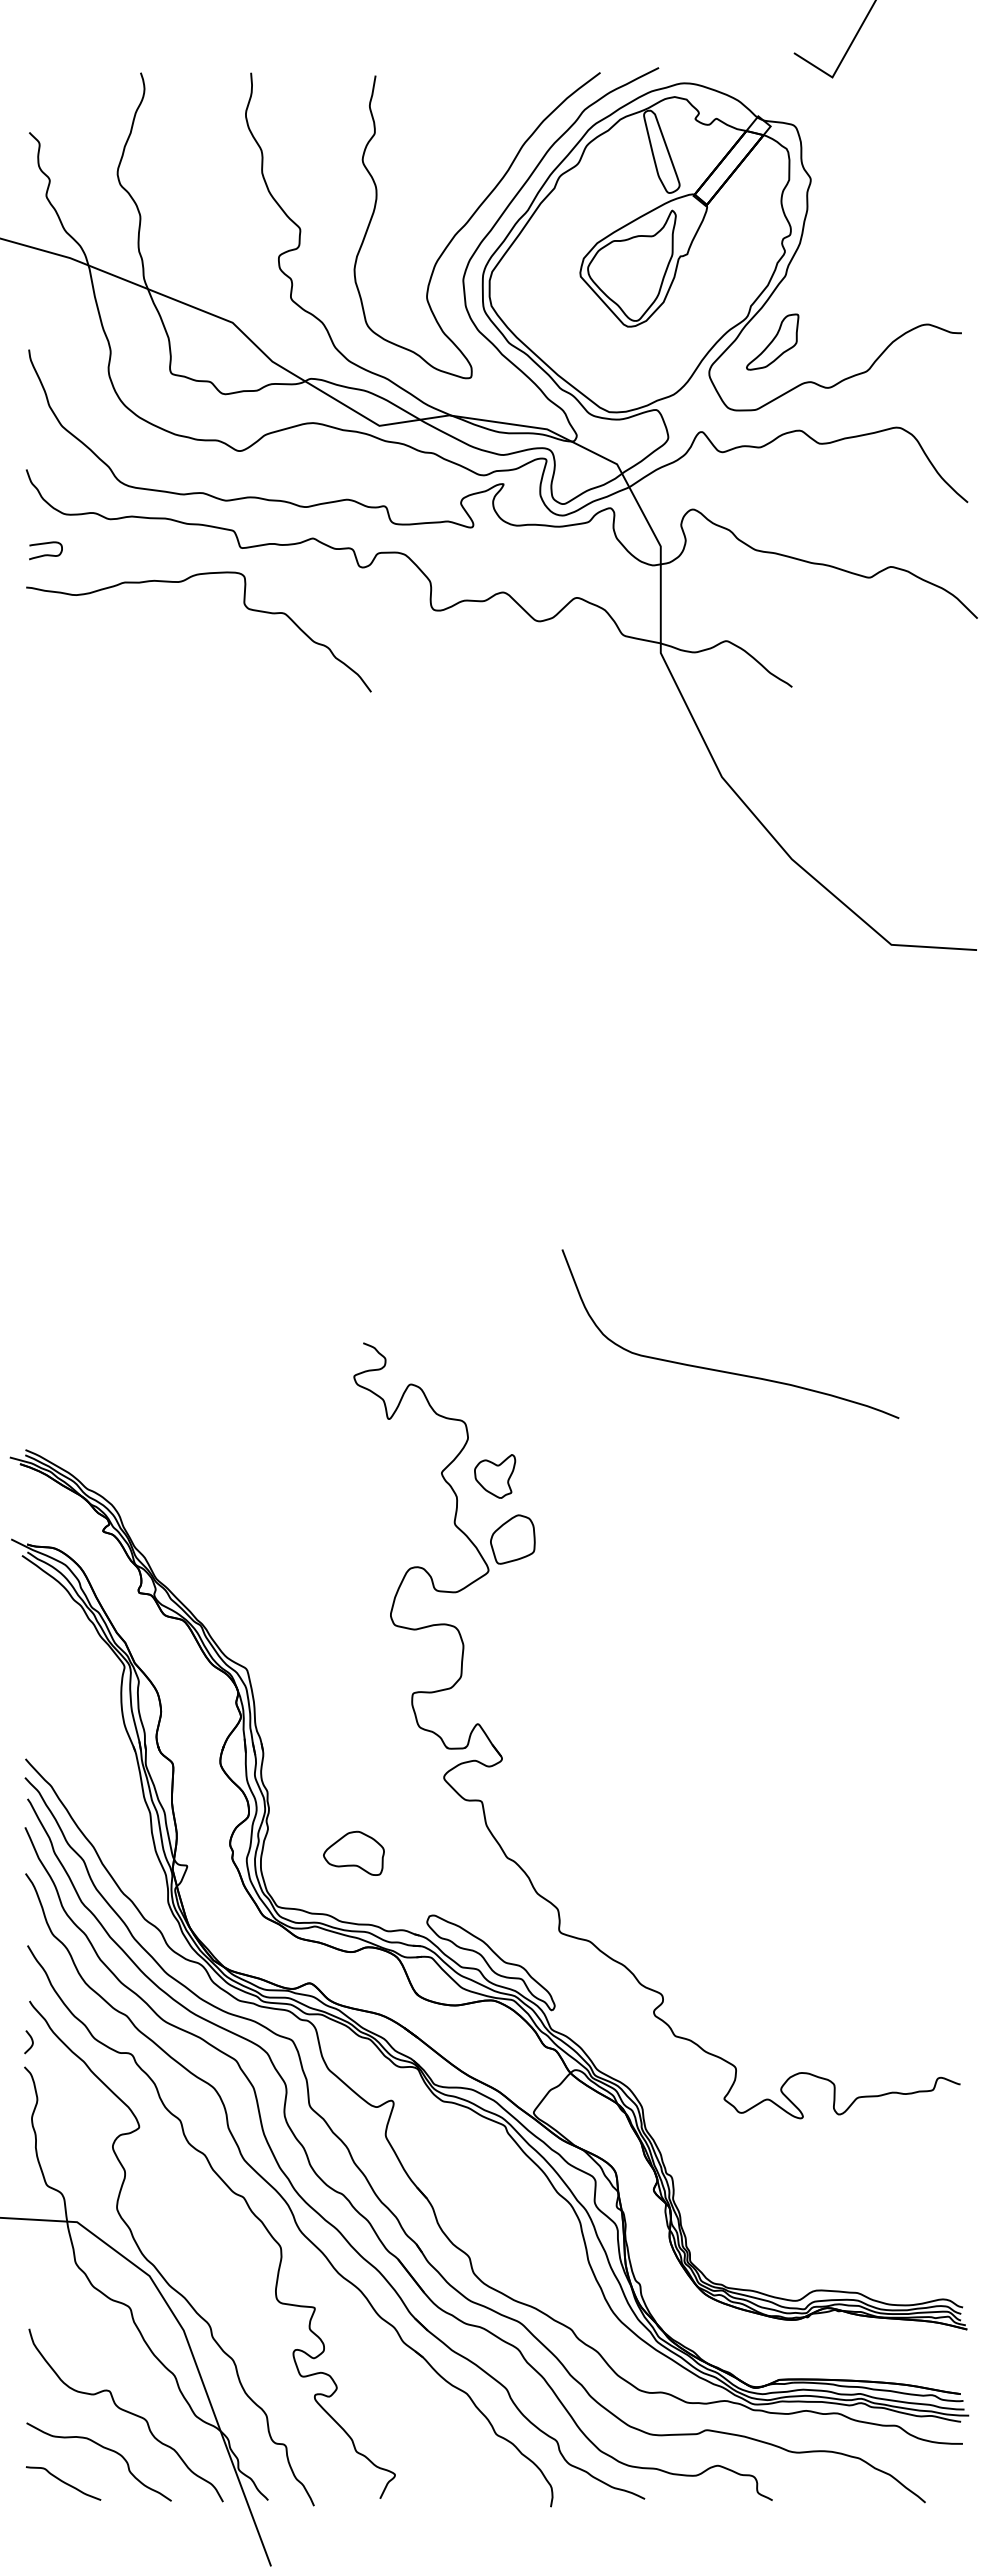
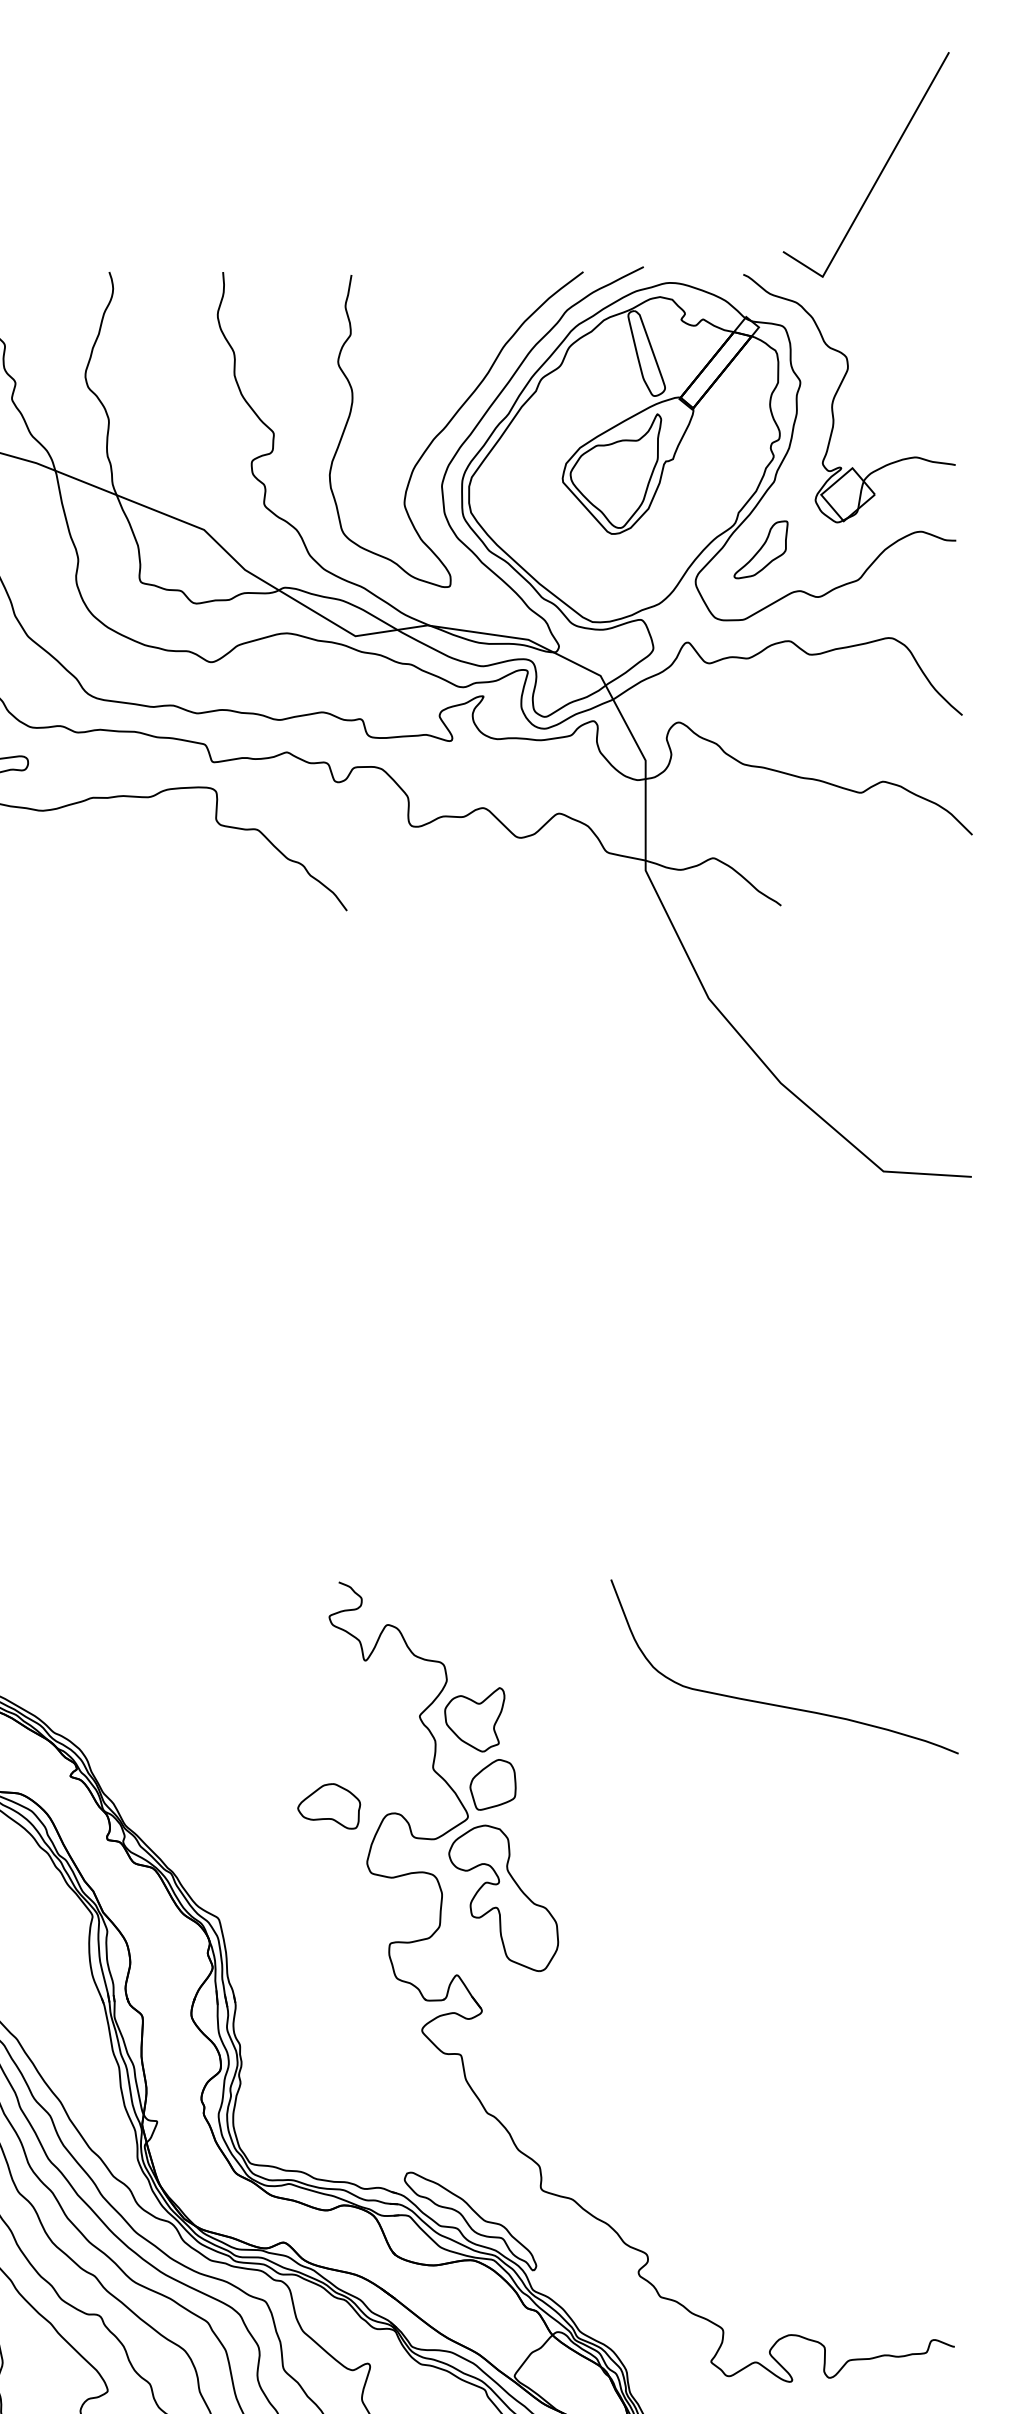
part: (846, 190) -> (837, 393), added
curve: (723, 1370) -> (777, 1704), moved
part: (494, 1476) -> (474, 1719), size x1.43
part: (522, 1649) -> (503, 1898), added
part: (353, 1852) -> (328, 1805), moved

